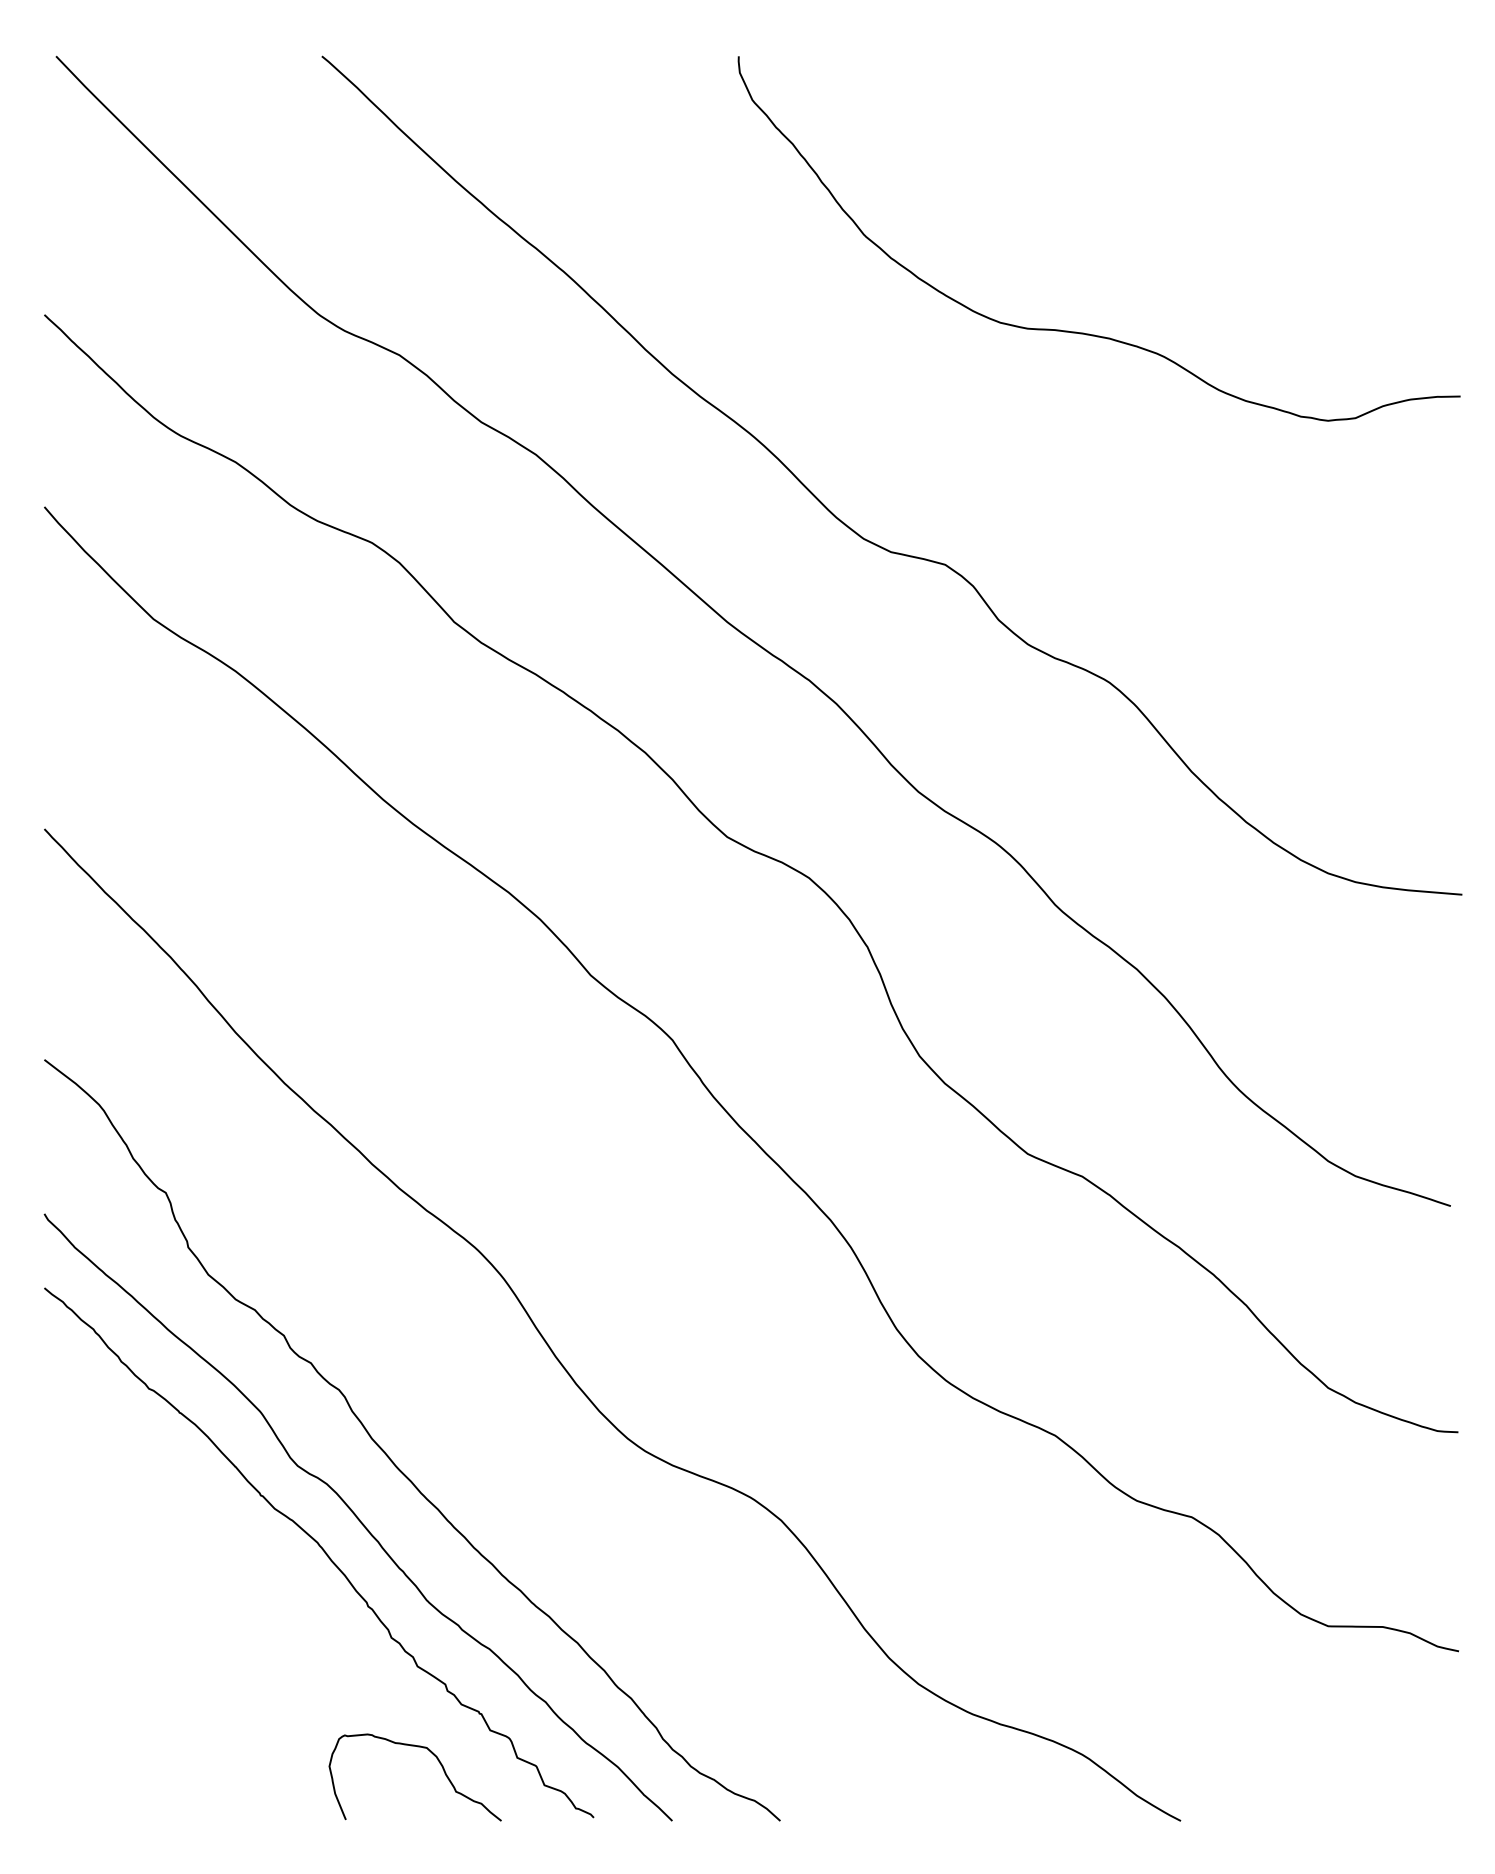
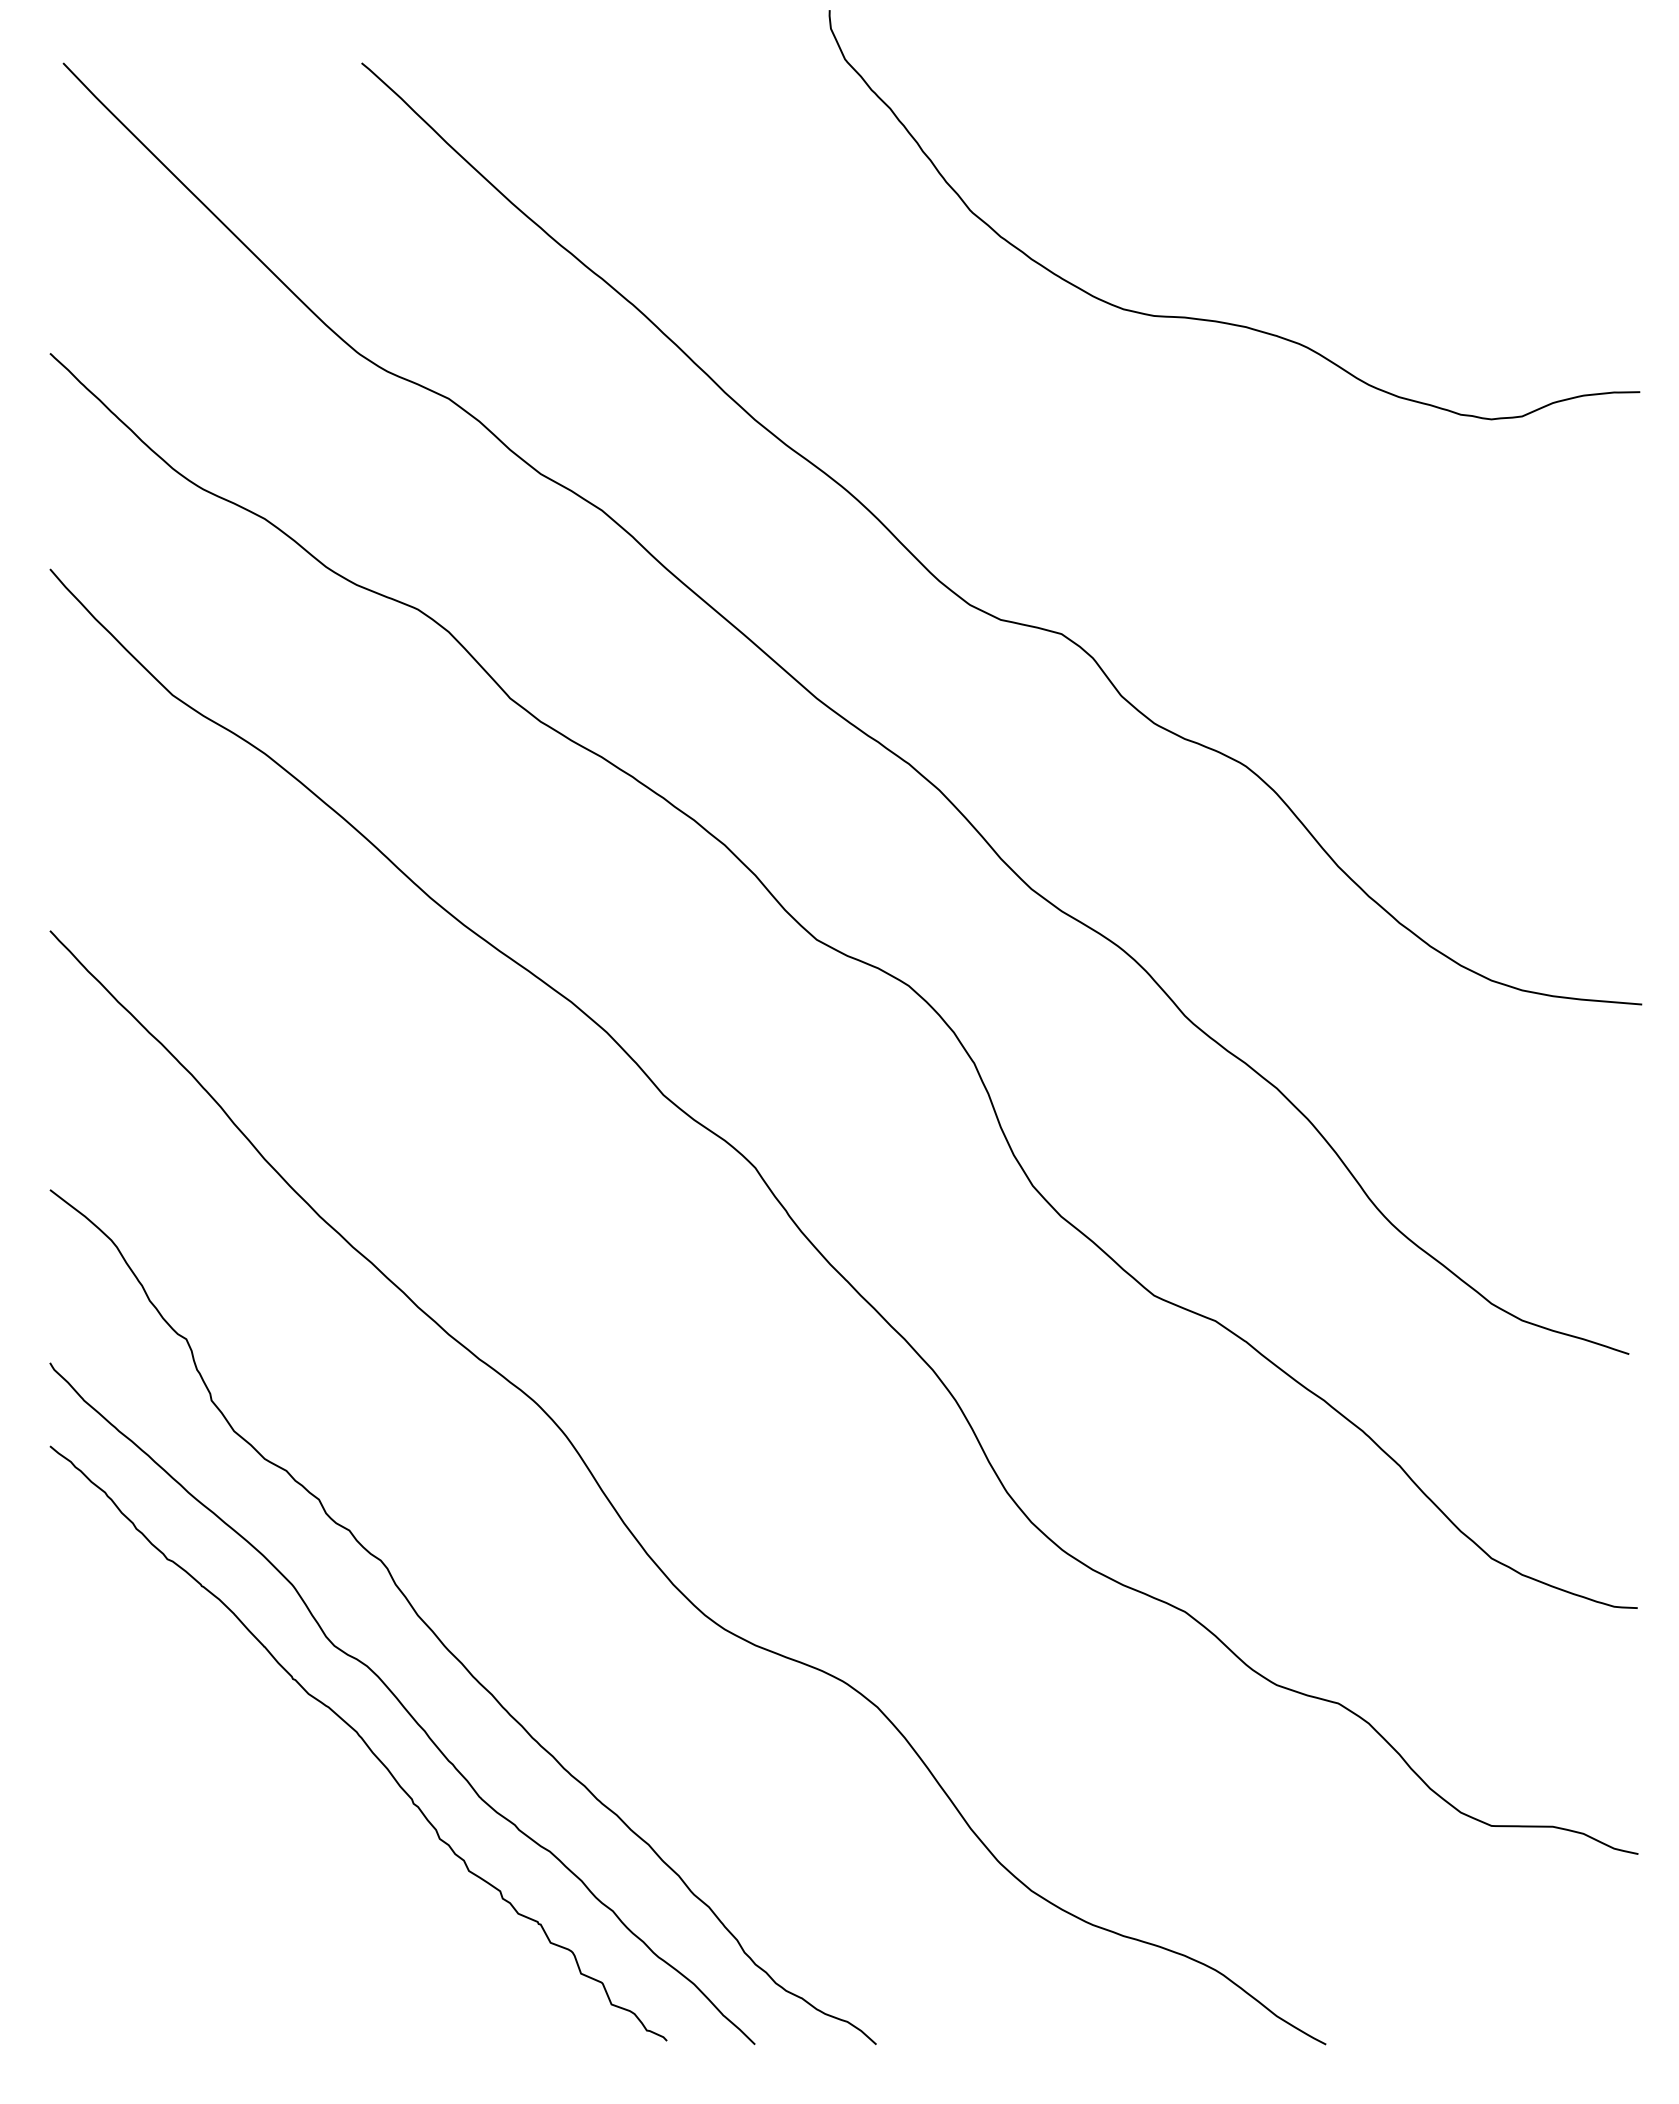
curve: (1084, 332) -> (1217, 320), moved
curve: (440, 1764) -> (494, 1981), removed

